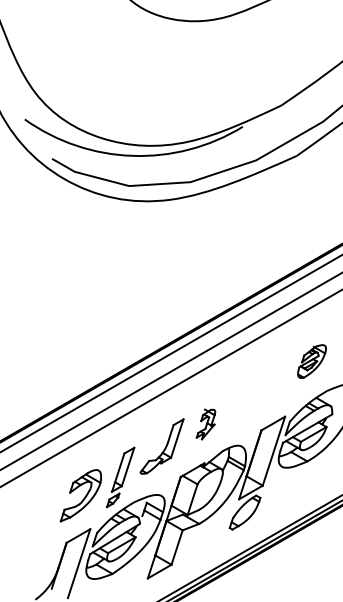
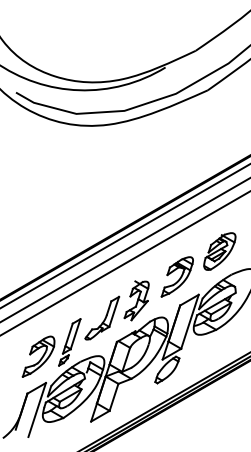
part: (311, 361) -> (219, 251), size x1.43
part: (257, 393) -> (177, 276), added
part: (205, 424) -> (136, 300), size x1.67

